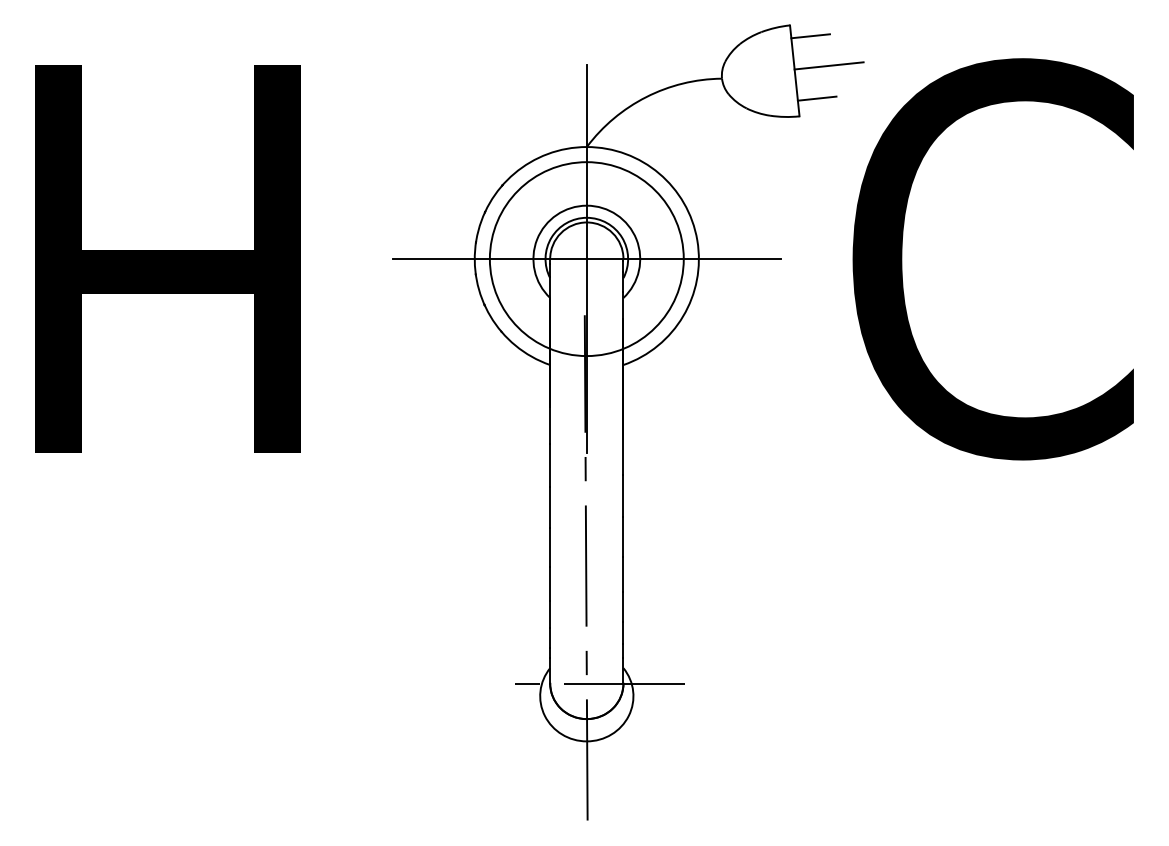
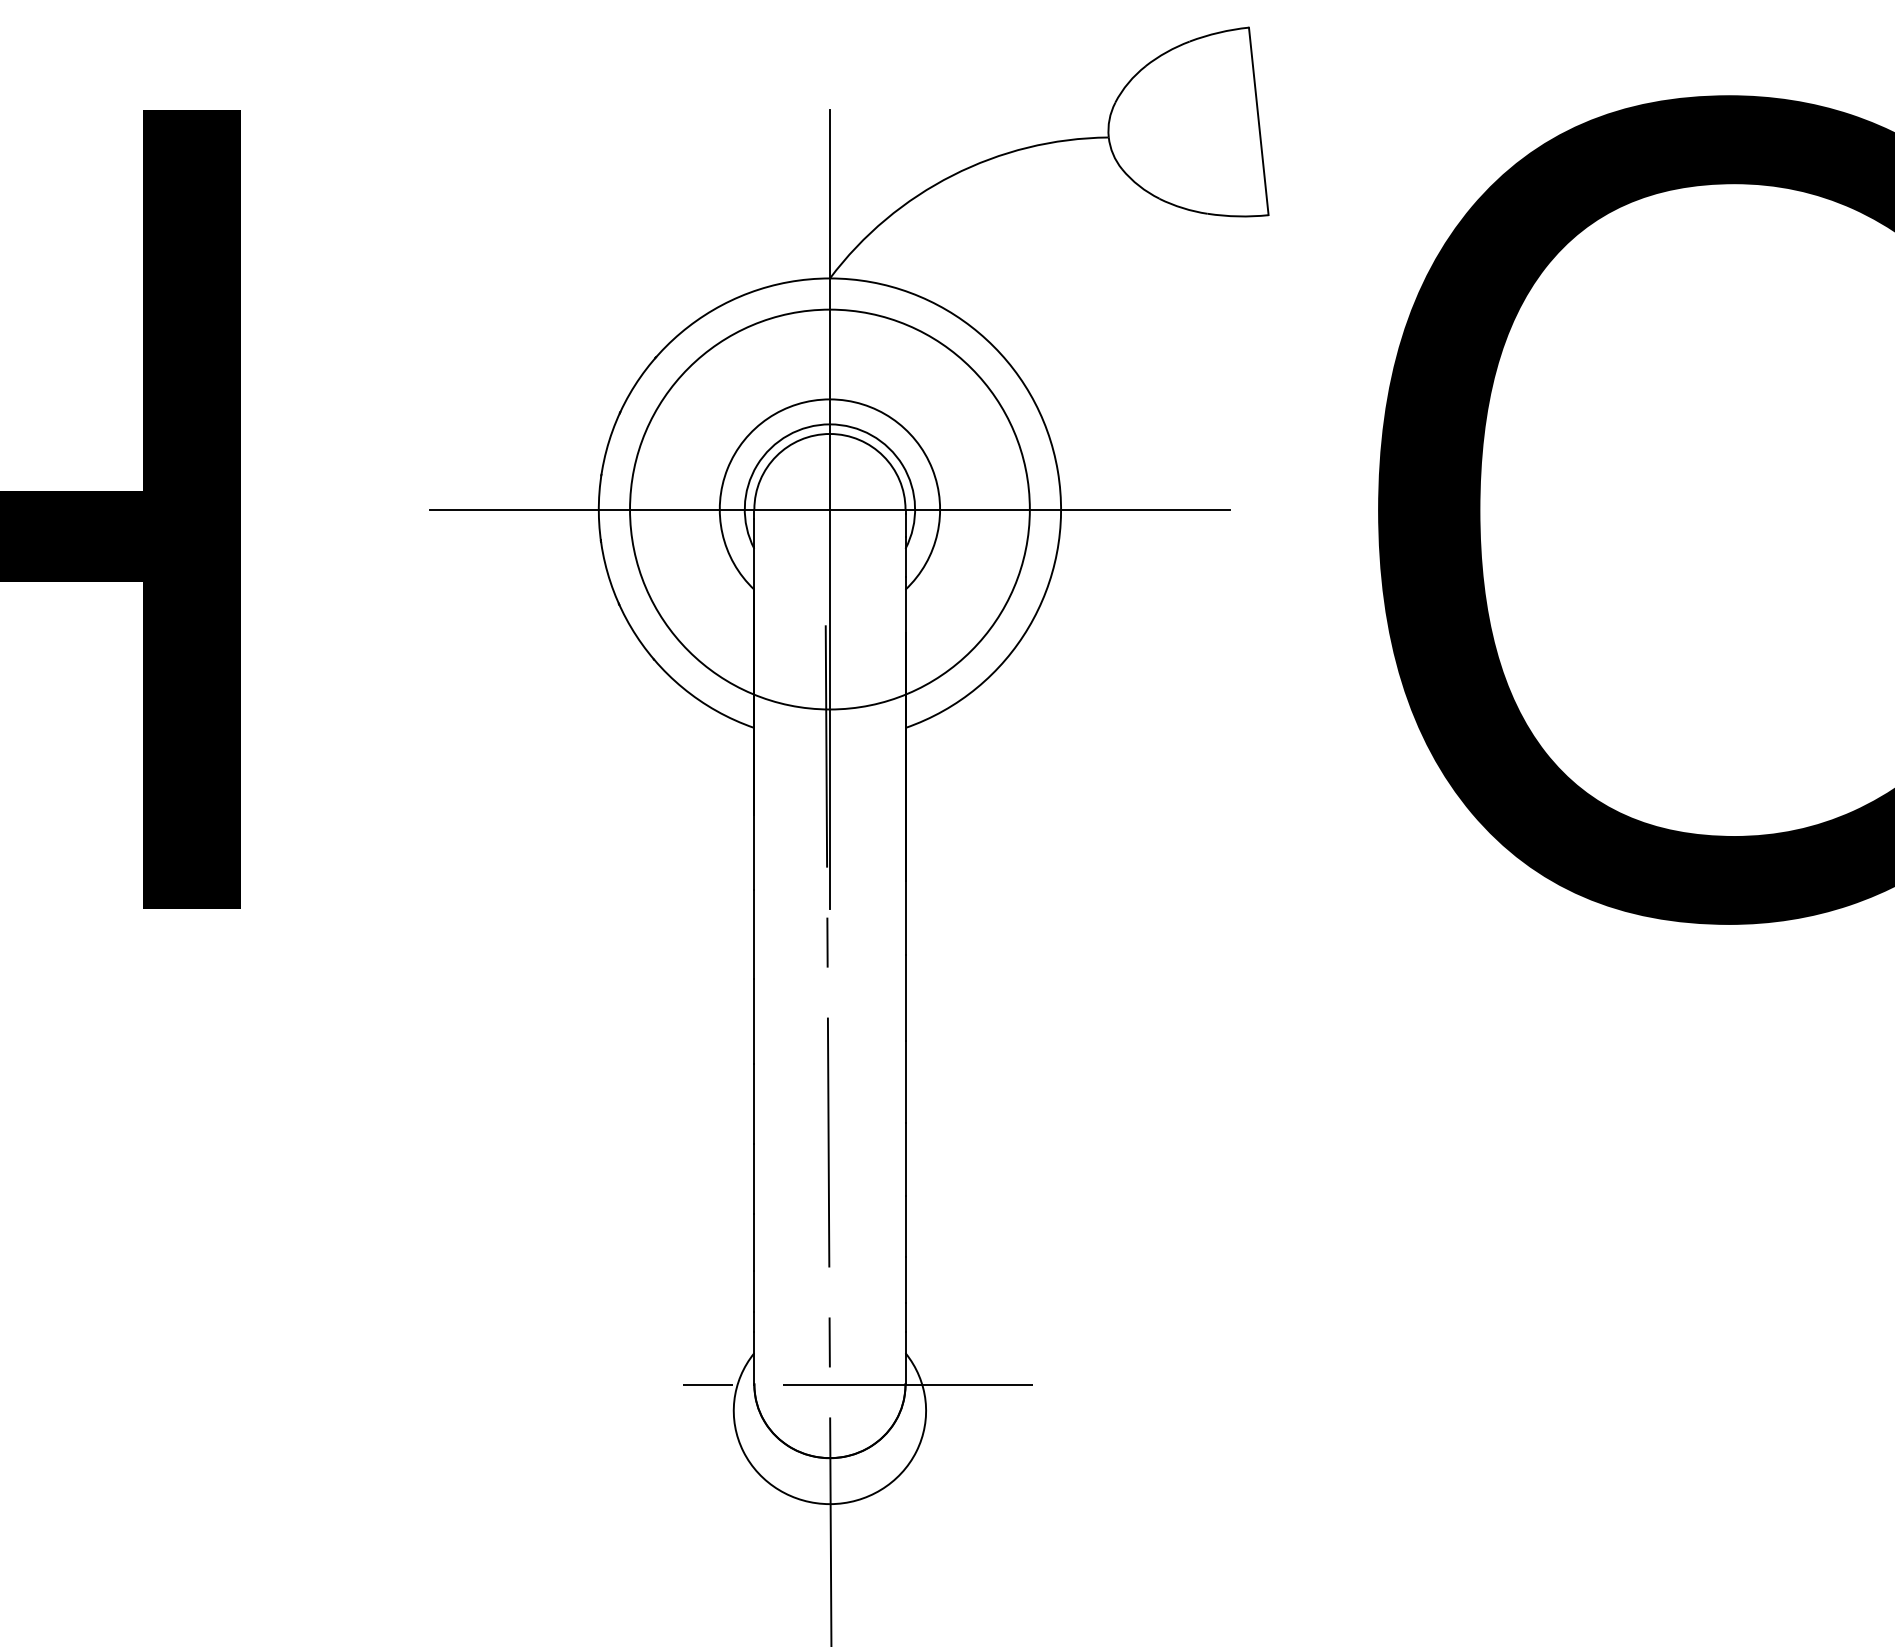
line: (810, 36) -> (1291, 50), removed
line: (828, 65) -> (1328, 110), removed
line: (816, 98) -> (1303, 178), removed

